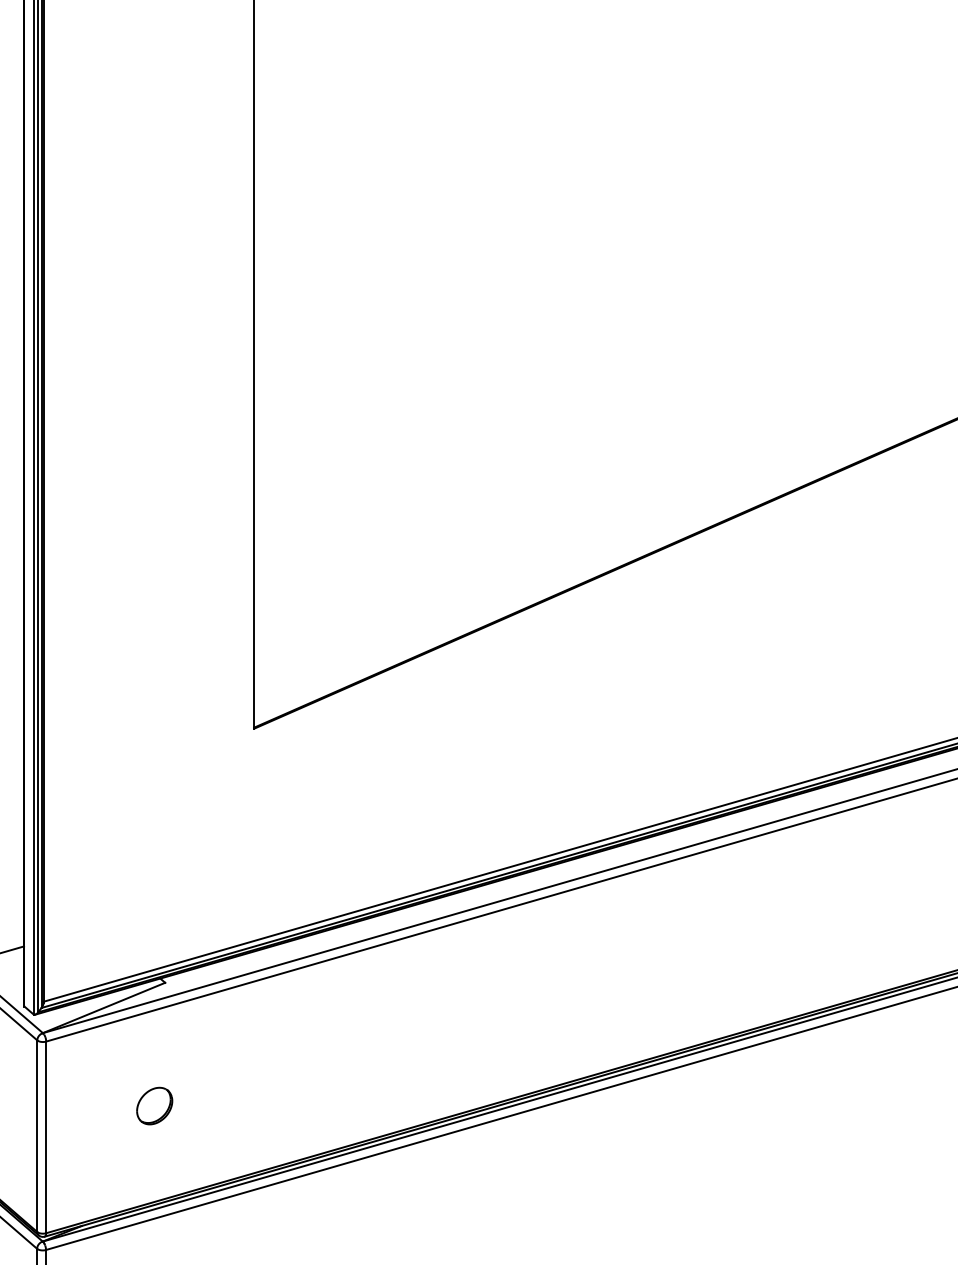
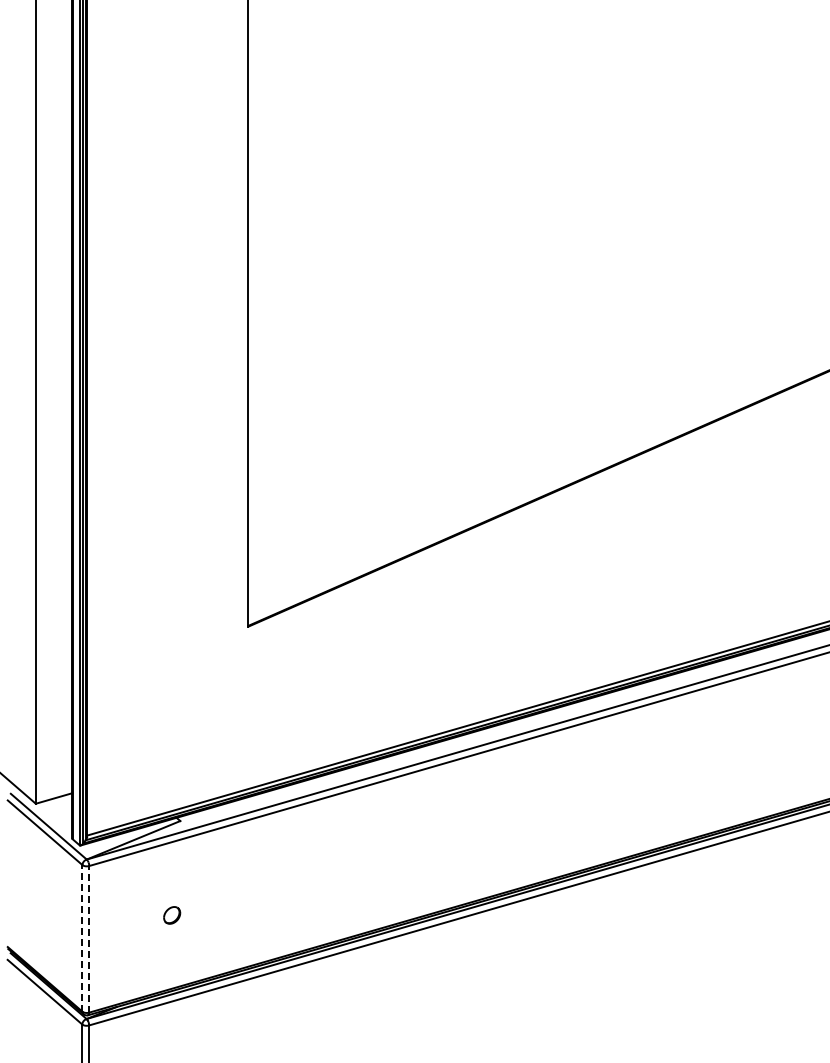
part: (153, 1106) -> (171, 915), size x0.6
line: (37, 1135) -> (82, 937), solid -> dashed
line: (46, 1136) -> (89, 938), solid -> dashed

